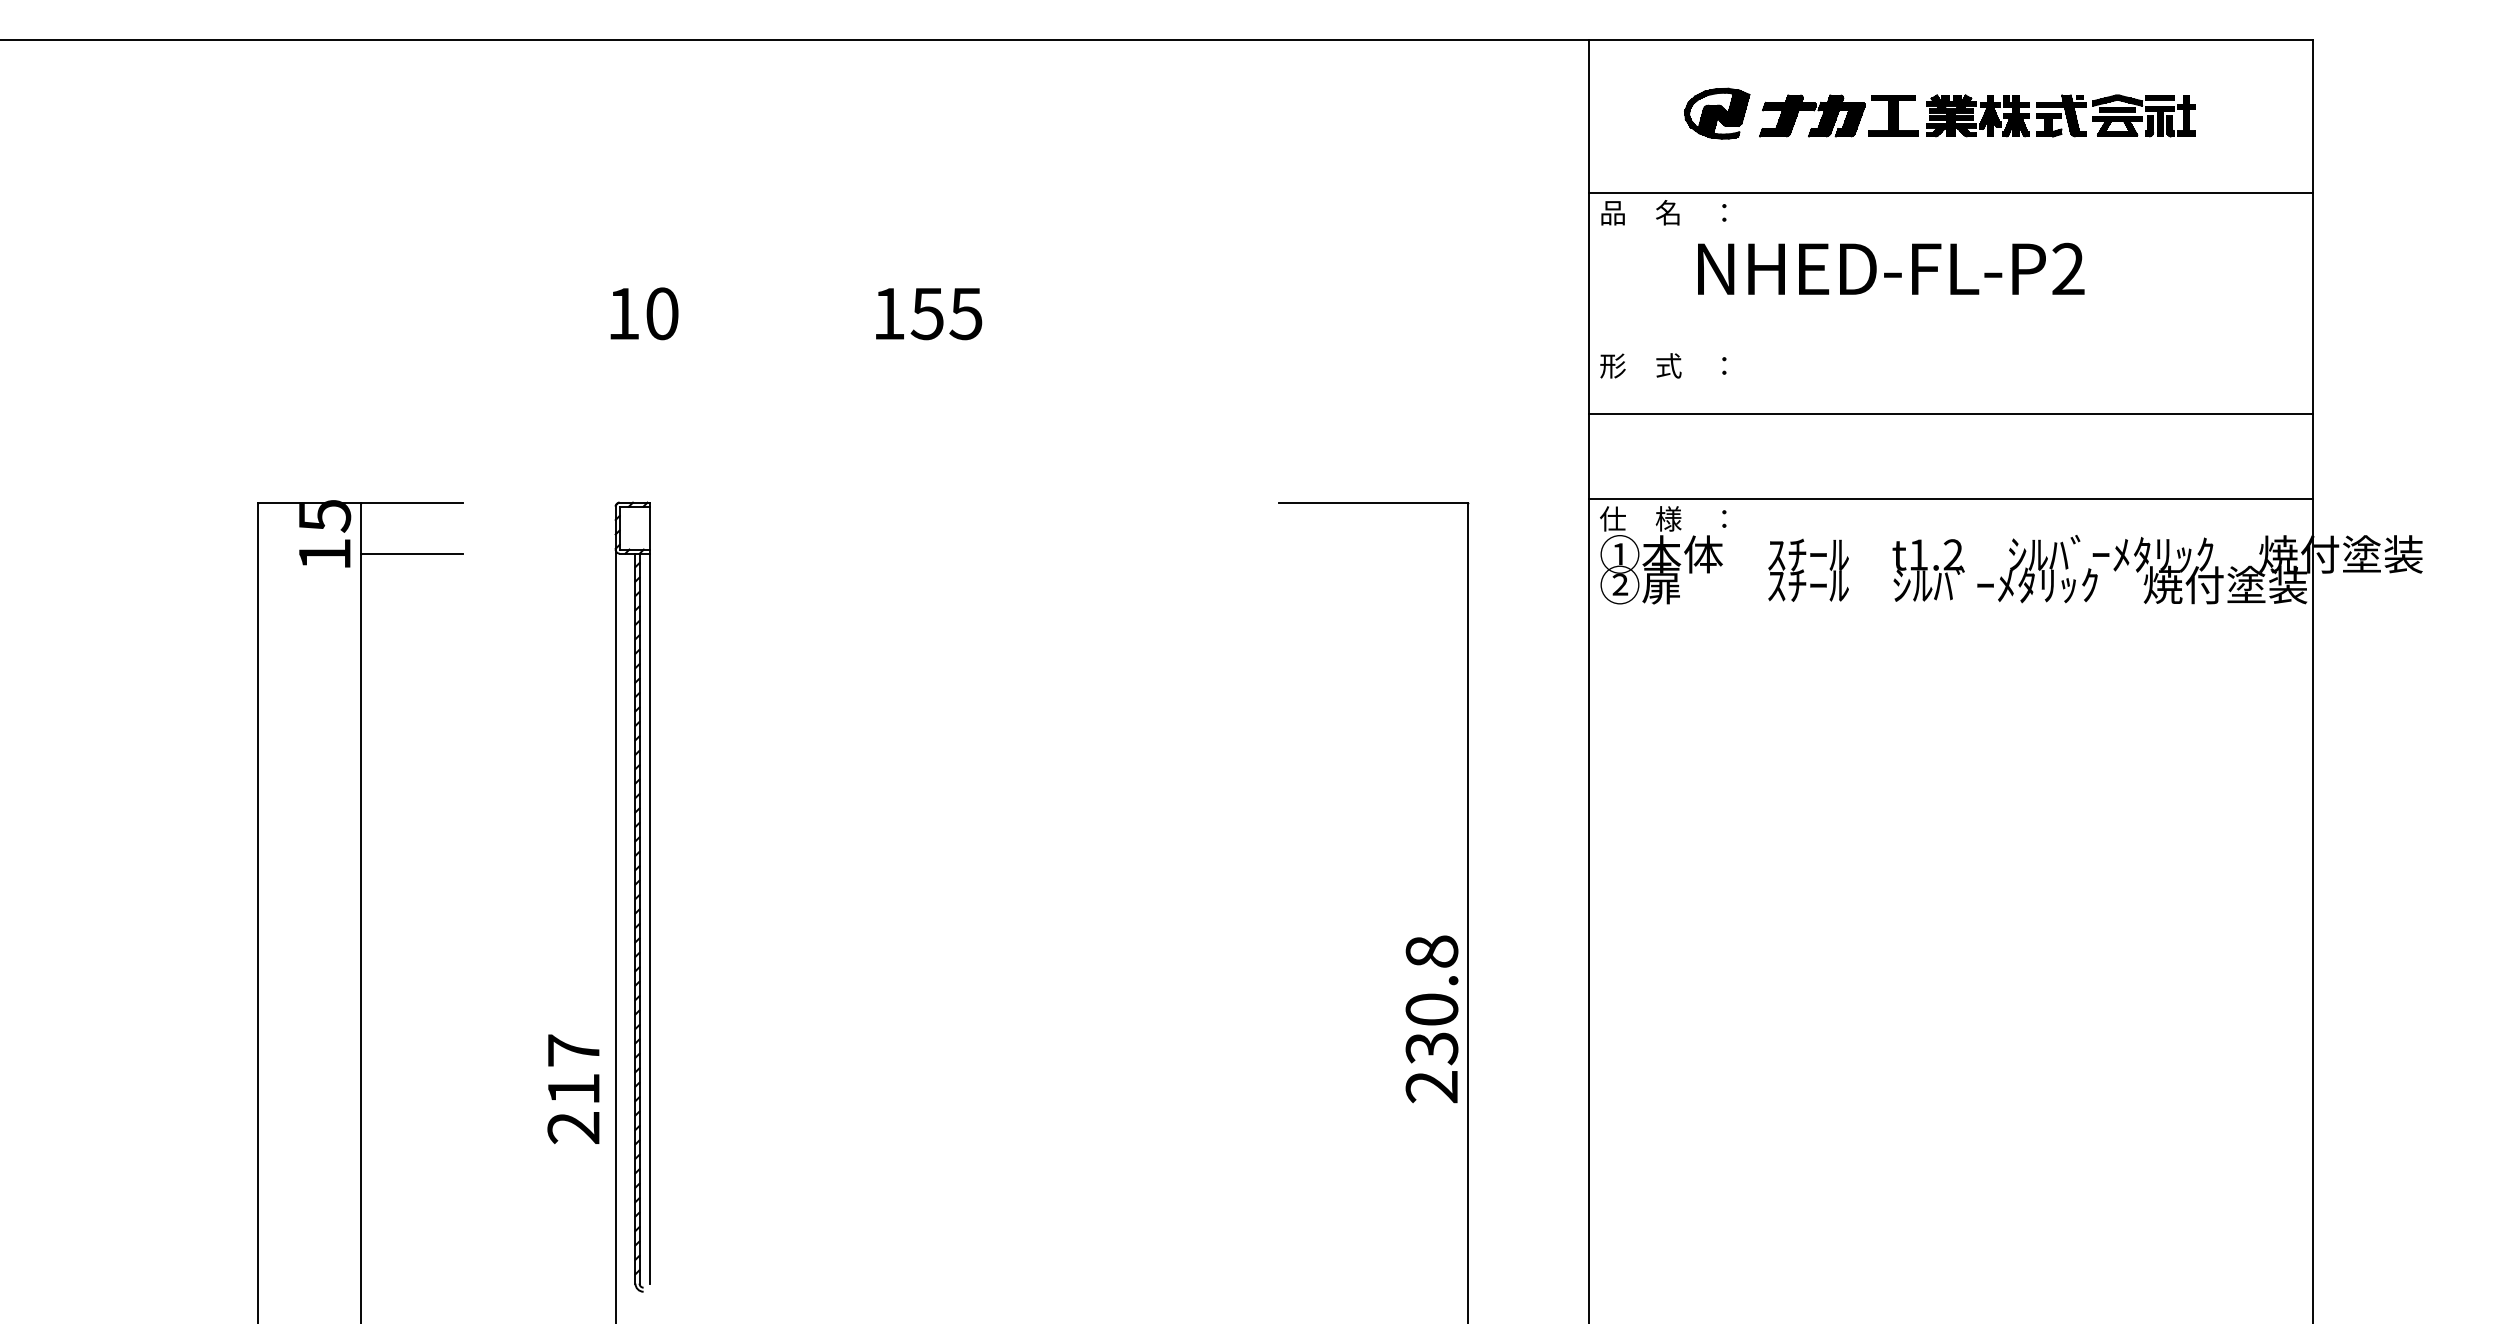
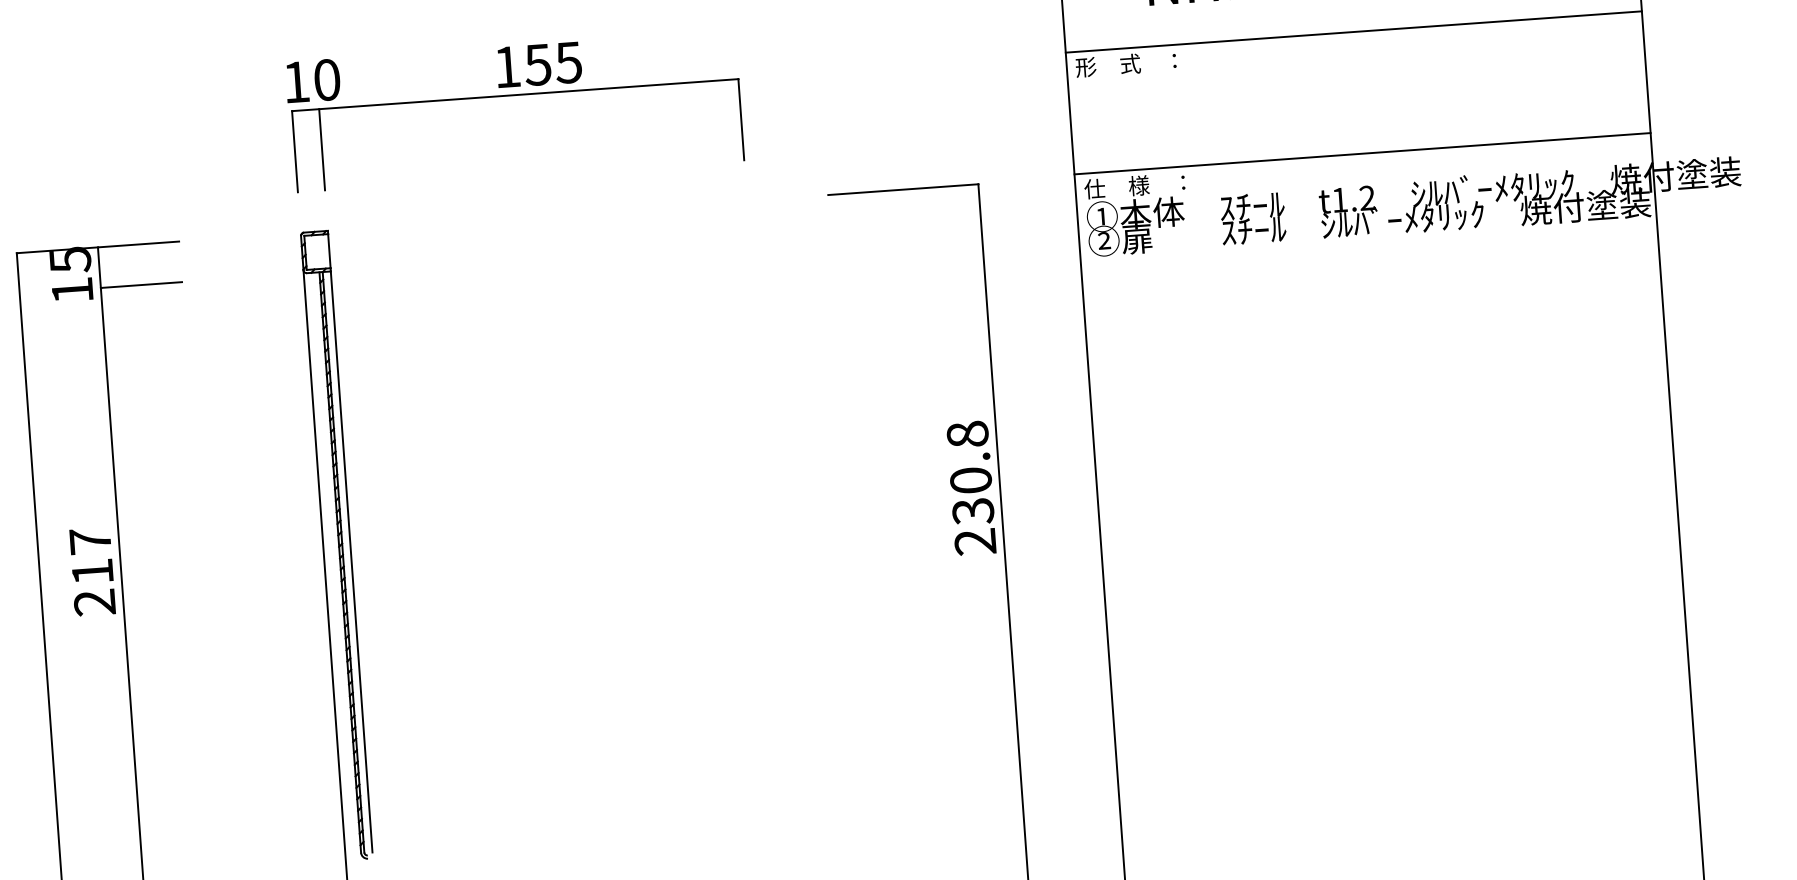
part: (896, 350) -> (515, 95), added
line: (1950, 413) -> (1353, 31), moved
text: (1431, 1019) -> (971, 488), moved
text: (573, 1088) -> (92, 571), moved

